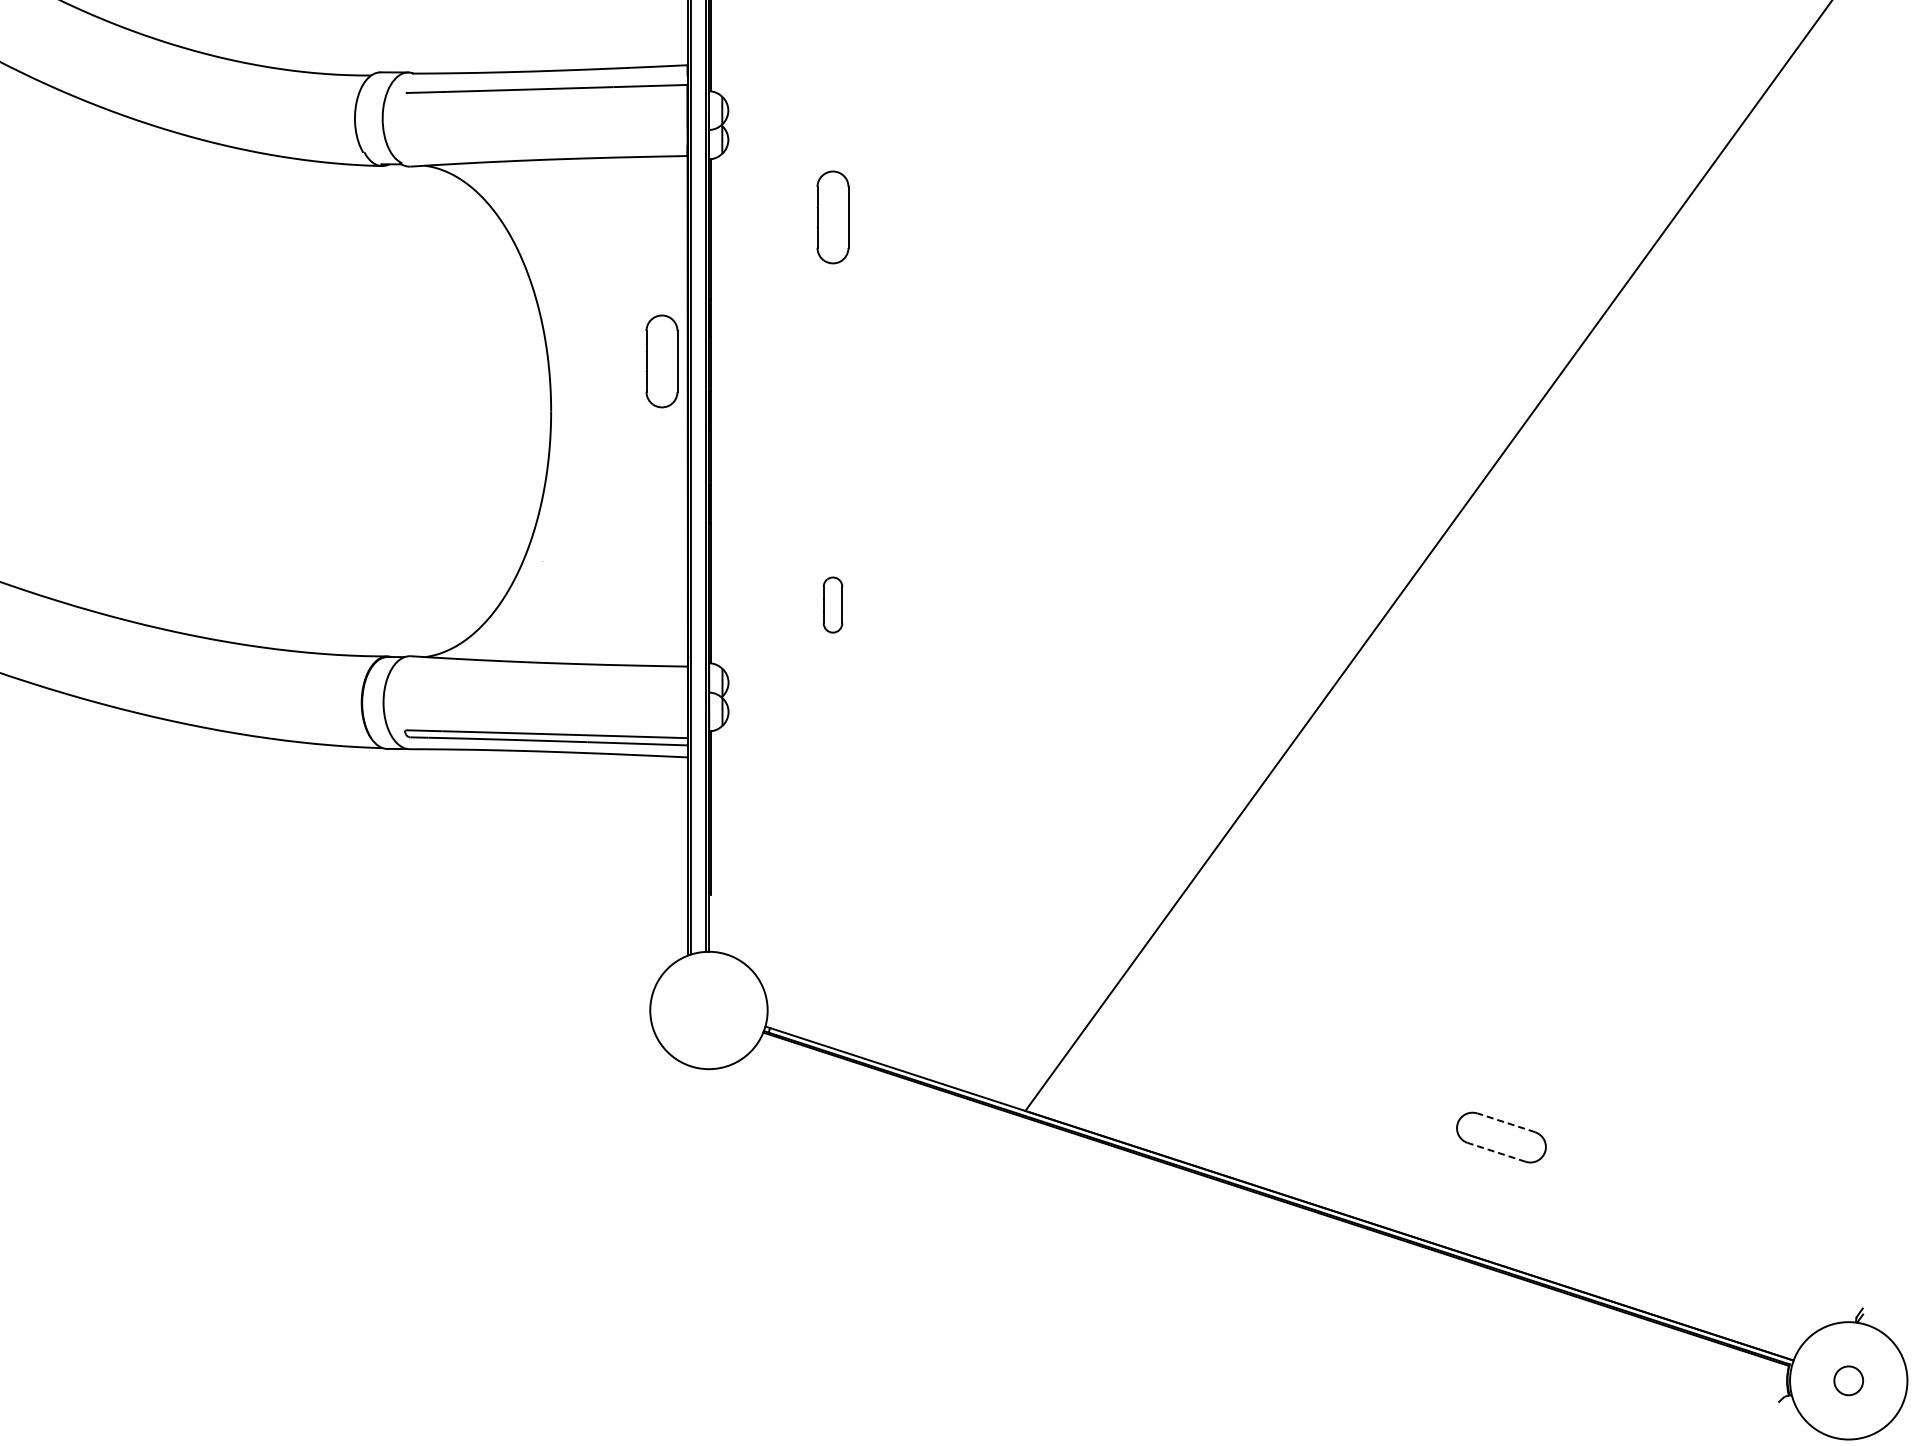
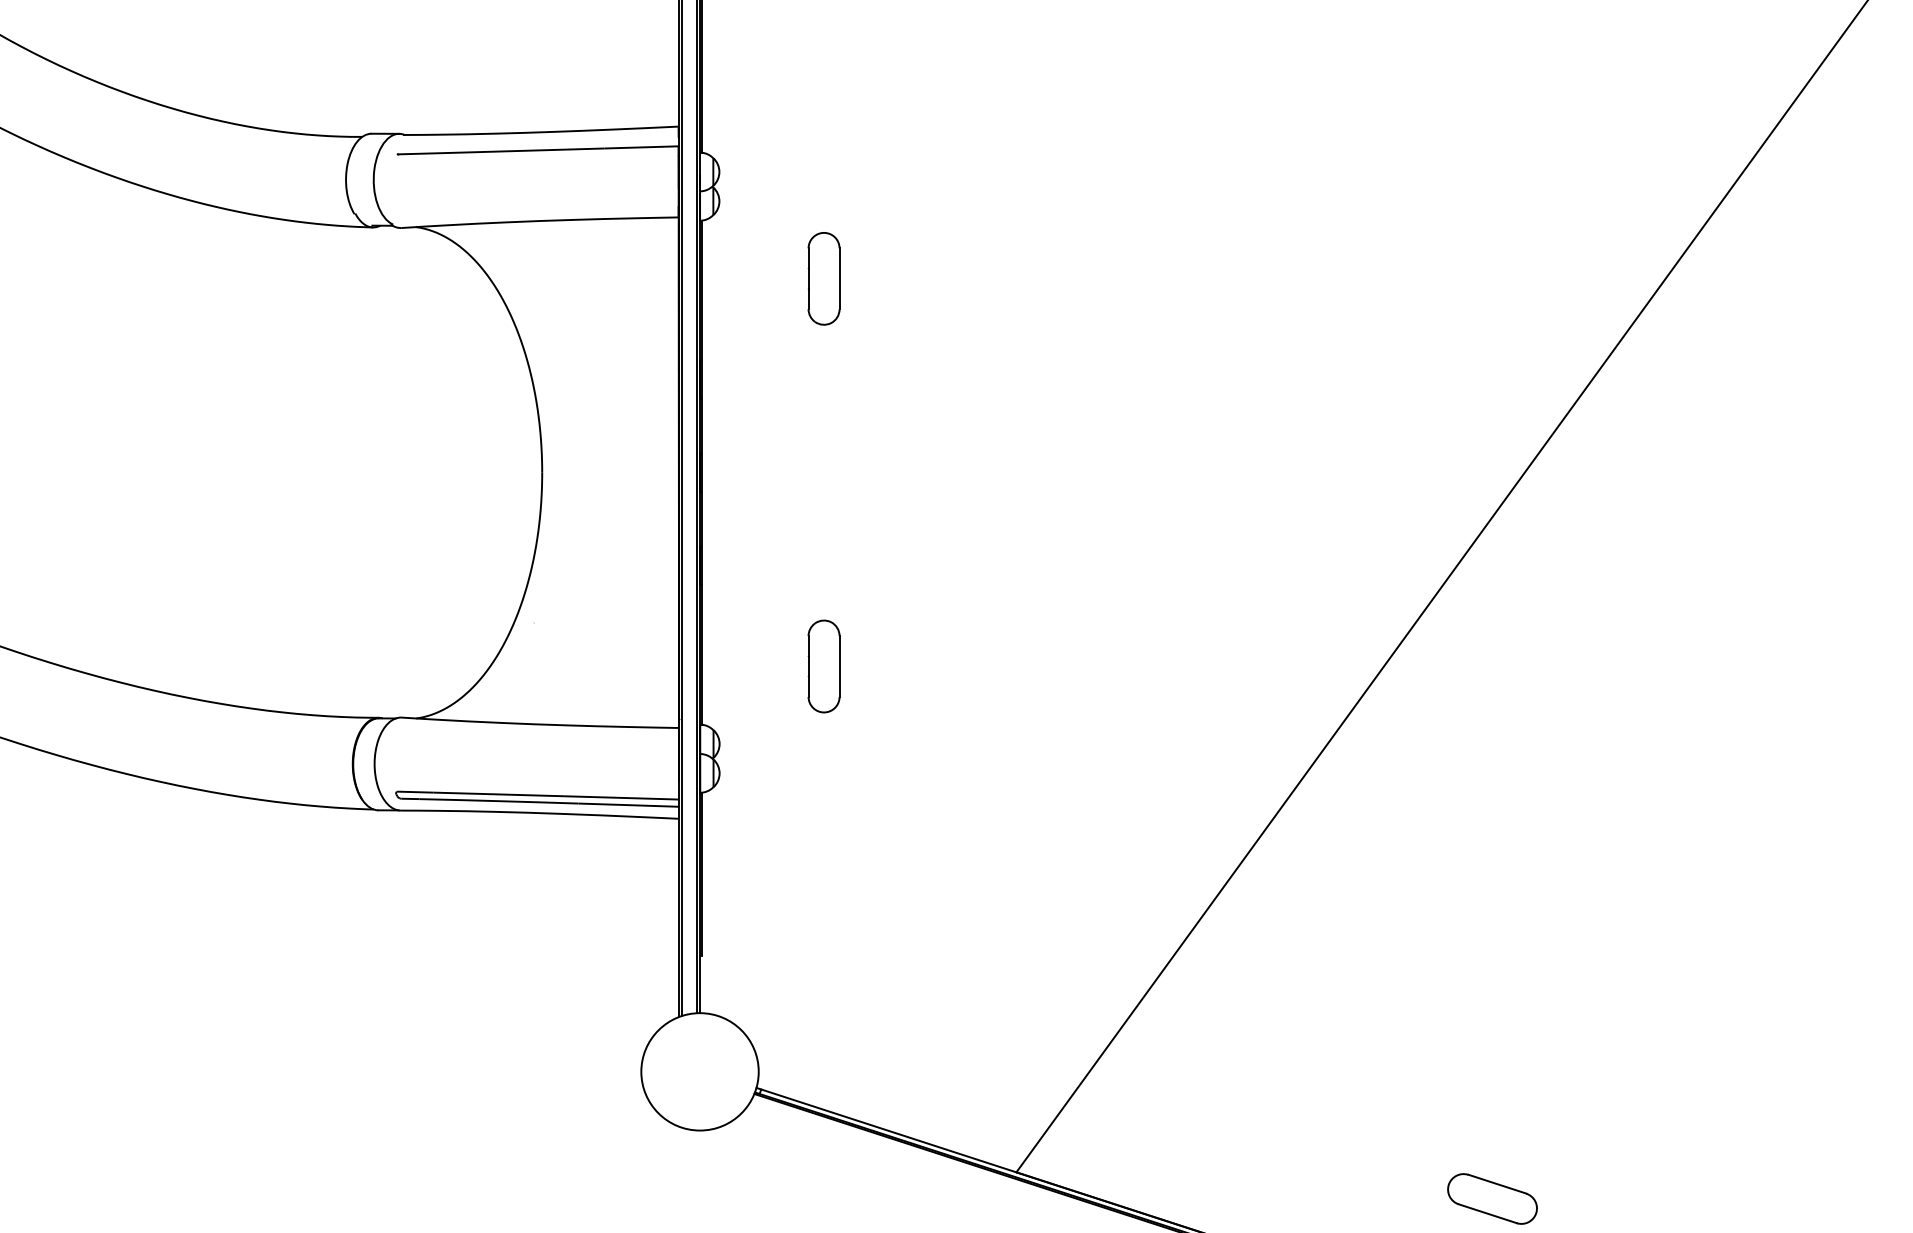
part: (661, 361) -> (652, 422), removed
part: (832, 604) -> (823, 665), size x1.67
line: (1505, 1122) -> (1496, 1183), dashed -> solid
line: (1496, 1152) -> (1487, 1213), dashed -> solid

